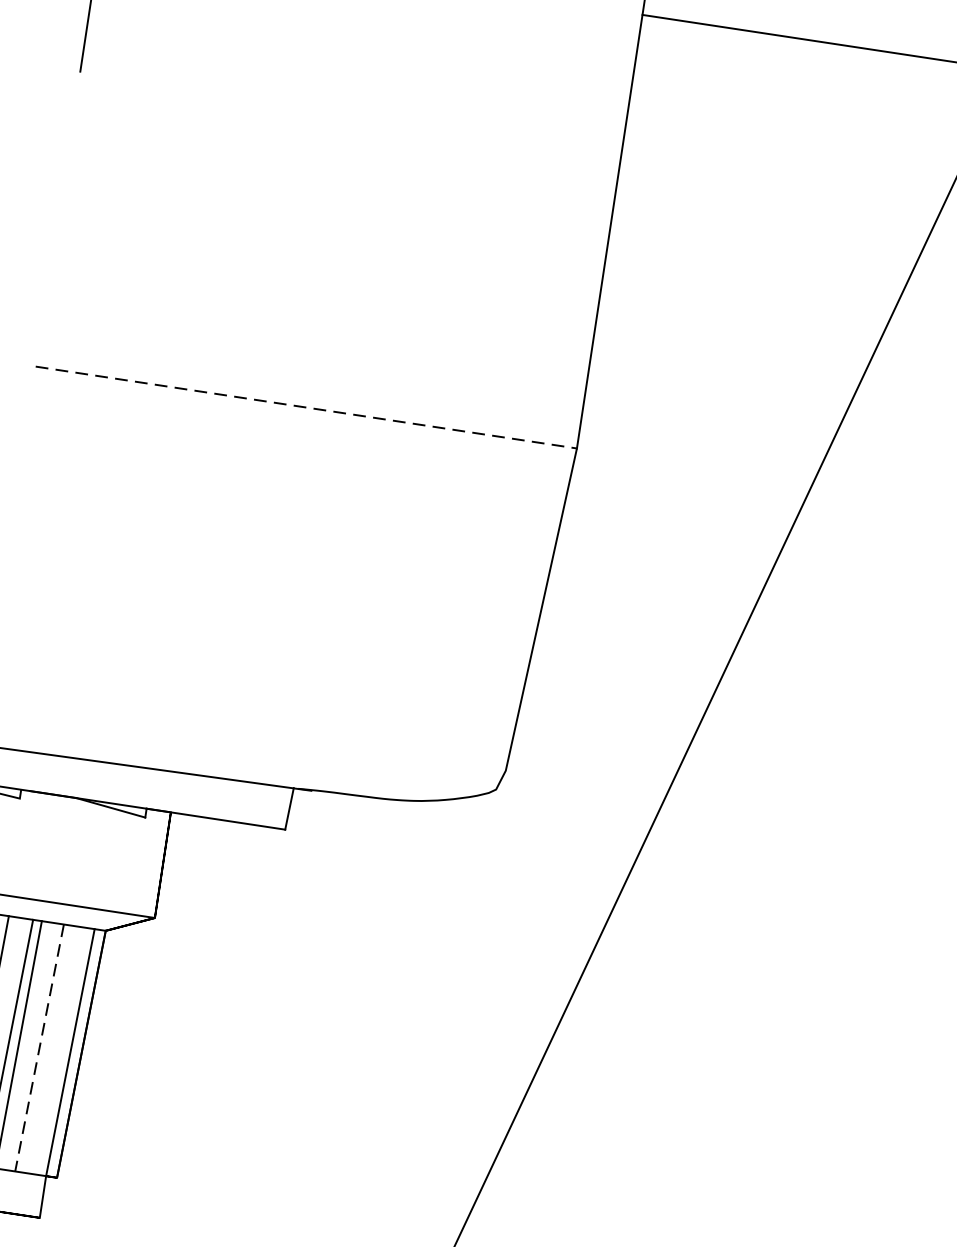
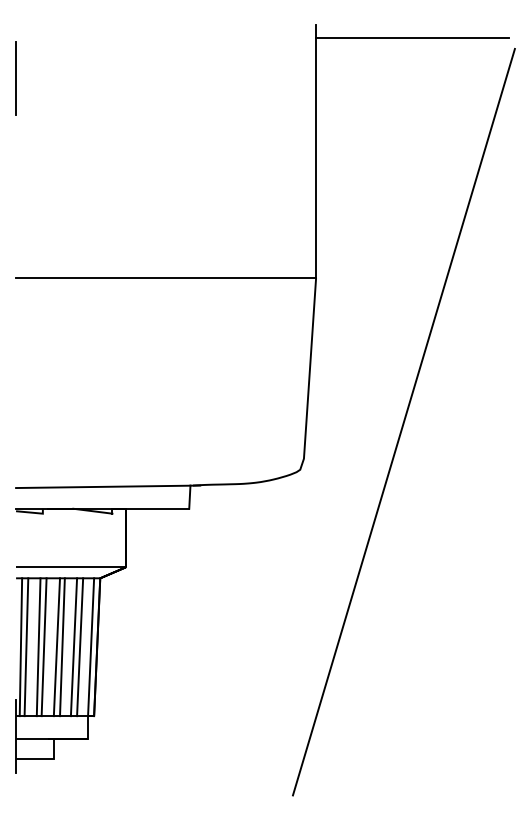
line: (307, 408) -> (166, 278), dashed -> solid
line: (40, 1048) -> (74, 647), dashed -> solid
line: (51, 1050) -> (80, 647), added

